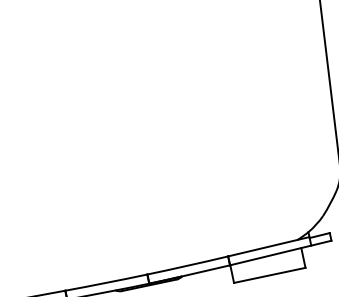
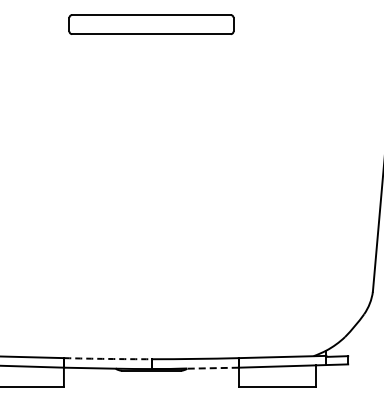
line: (205, 271) -> (212, 368), solid -> dashed
arc: (106, 282) -> (108, 358), solid -> dashed

